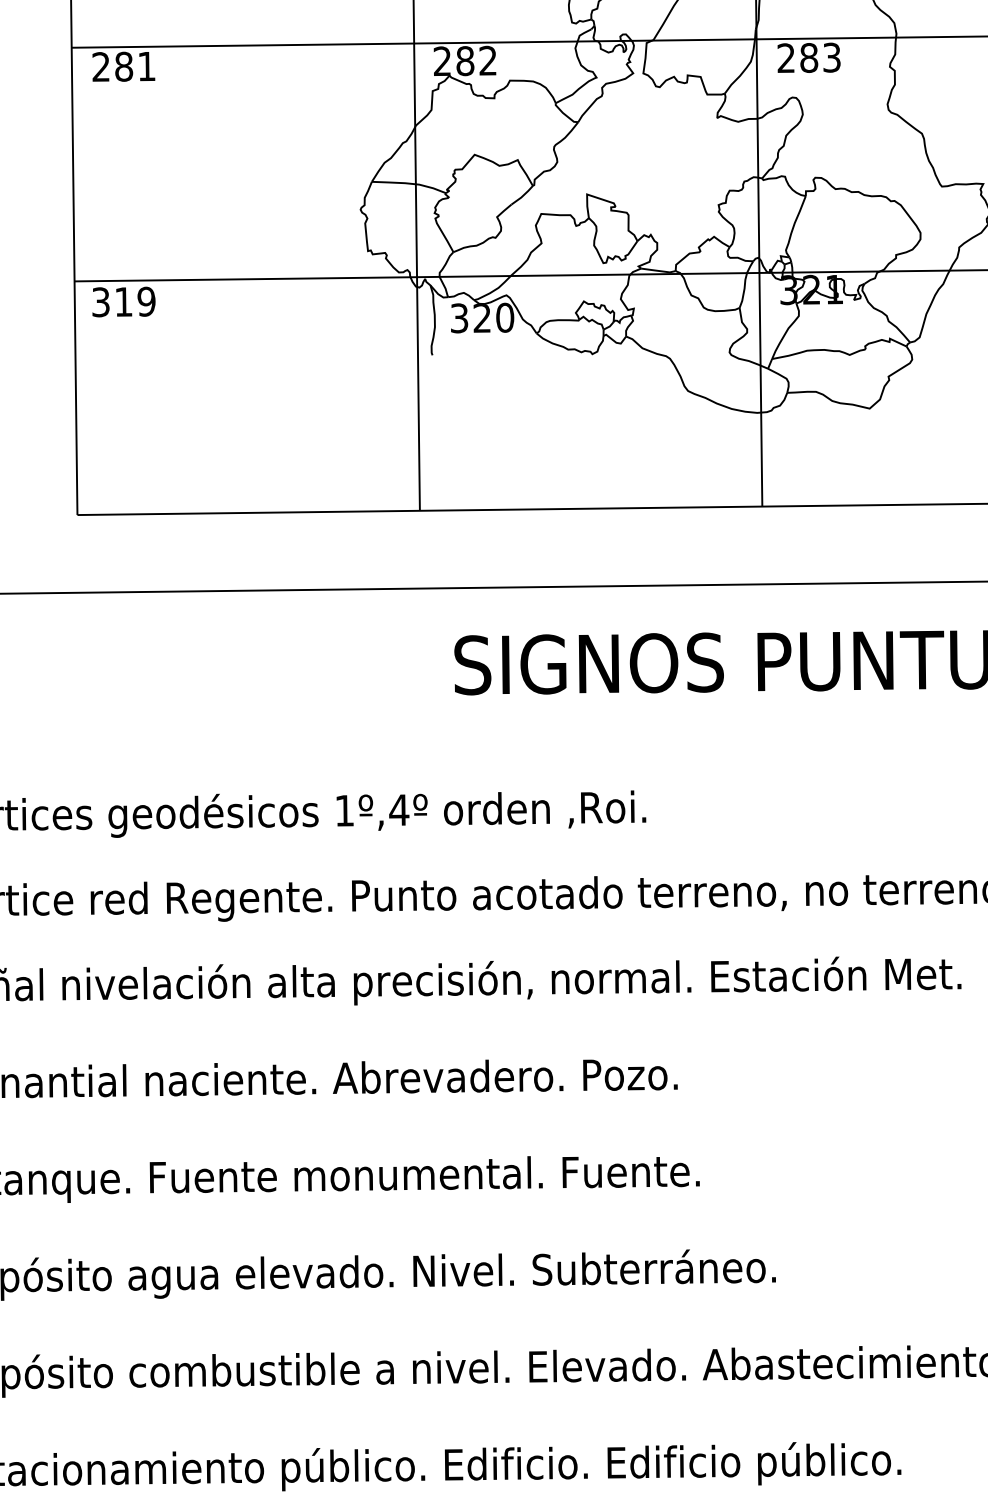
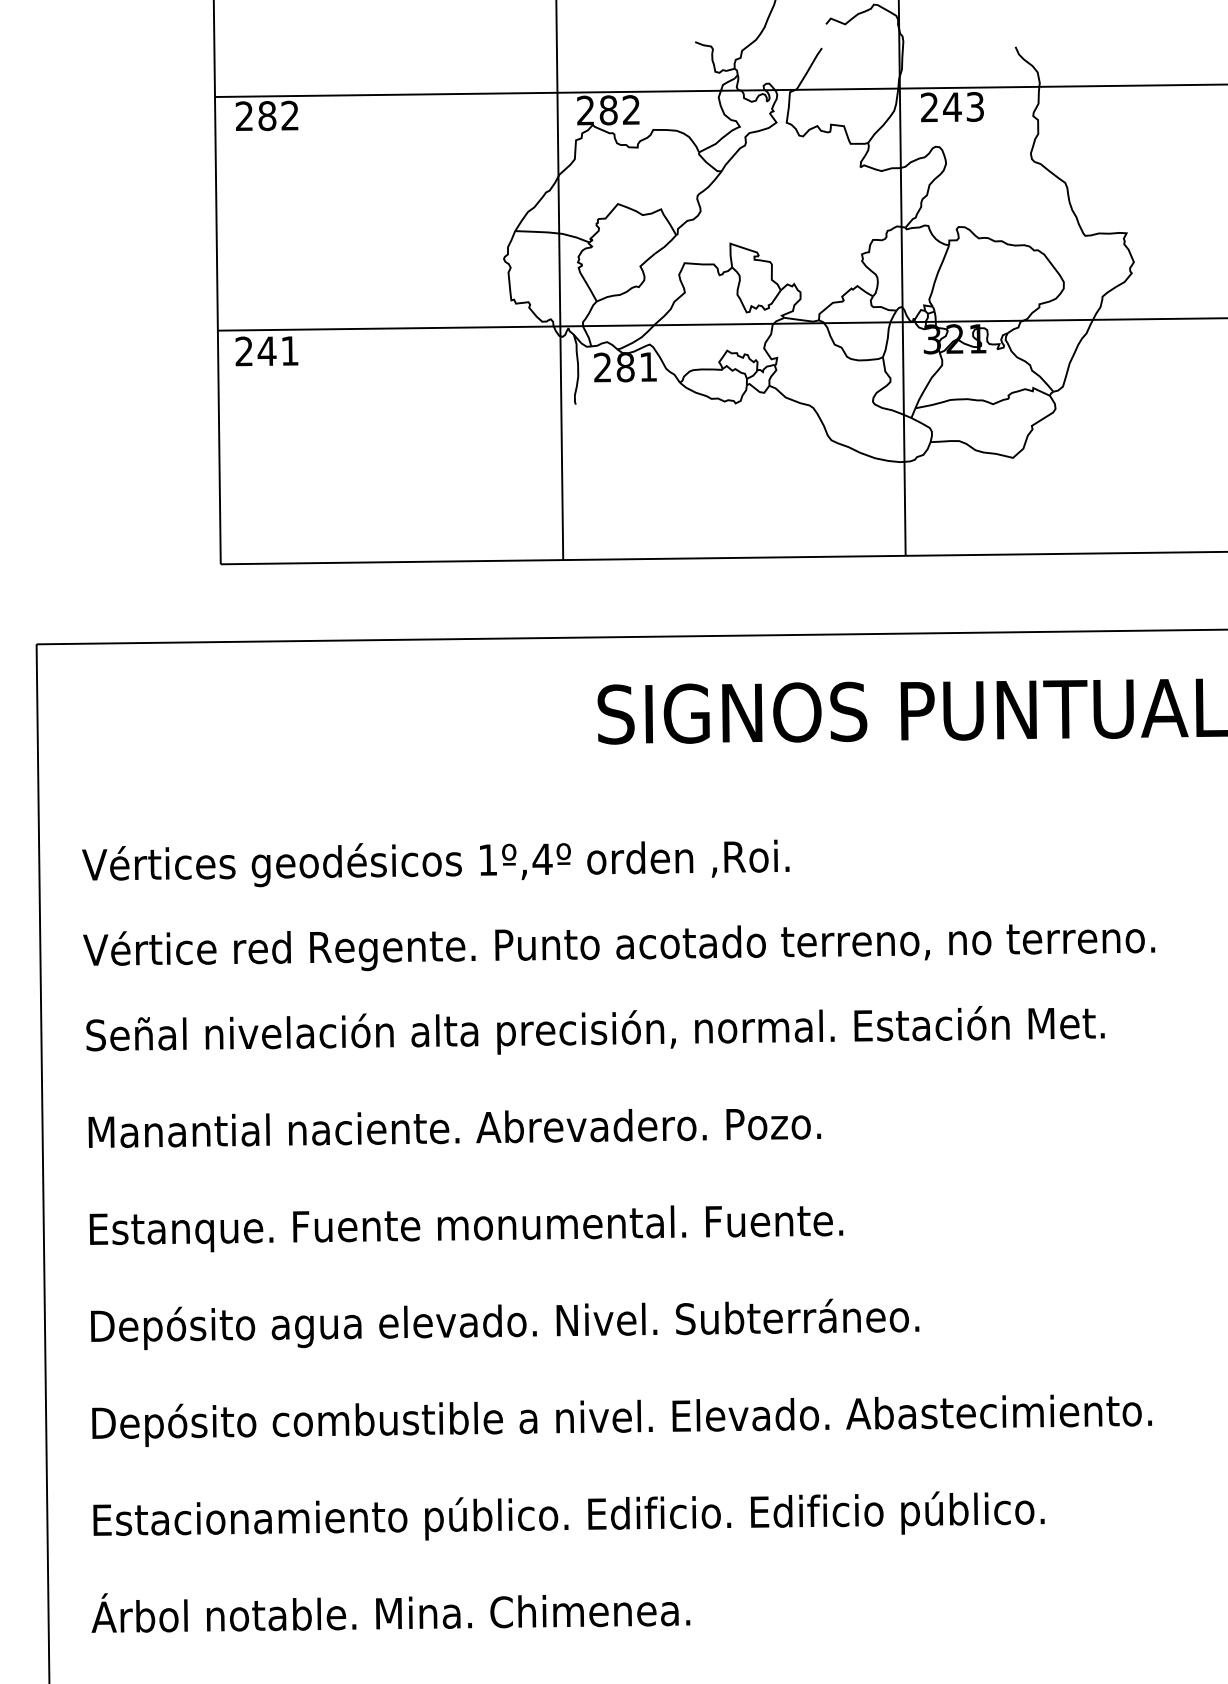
text: (809, 58) -> (952, 107), 283 -> 243
text: (146, 66) -> (289, 115), 281 -> 282
text: (123, 302) -> (266, 351), 319 -> 241
text: (482, 318) -> (625, 367), 320 -> 281

